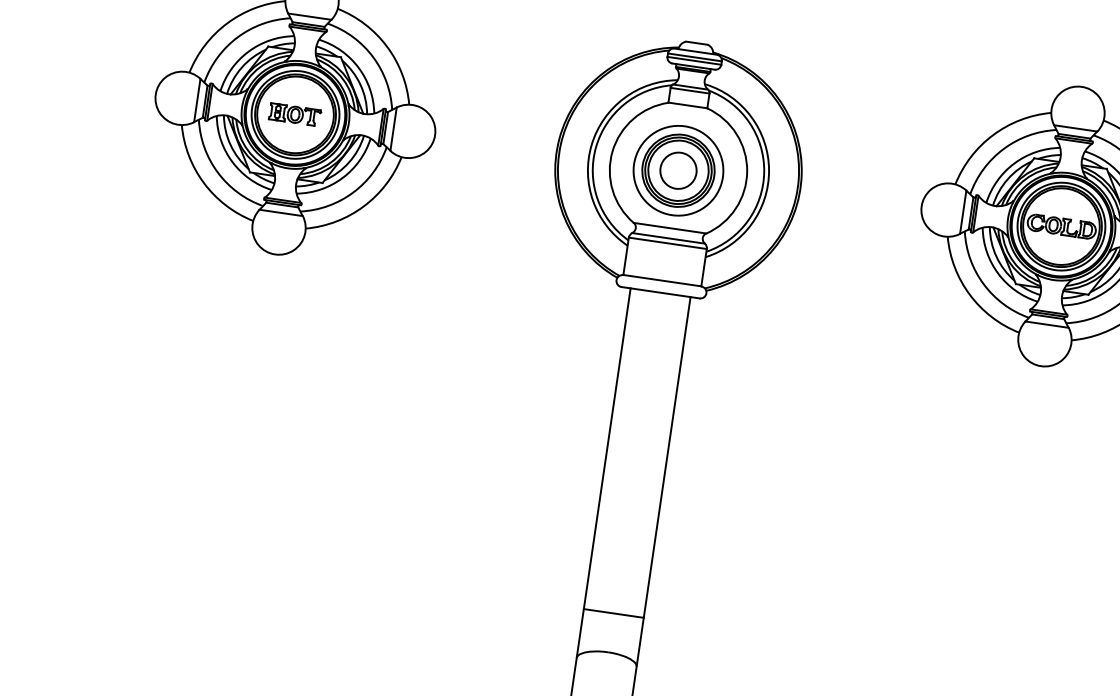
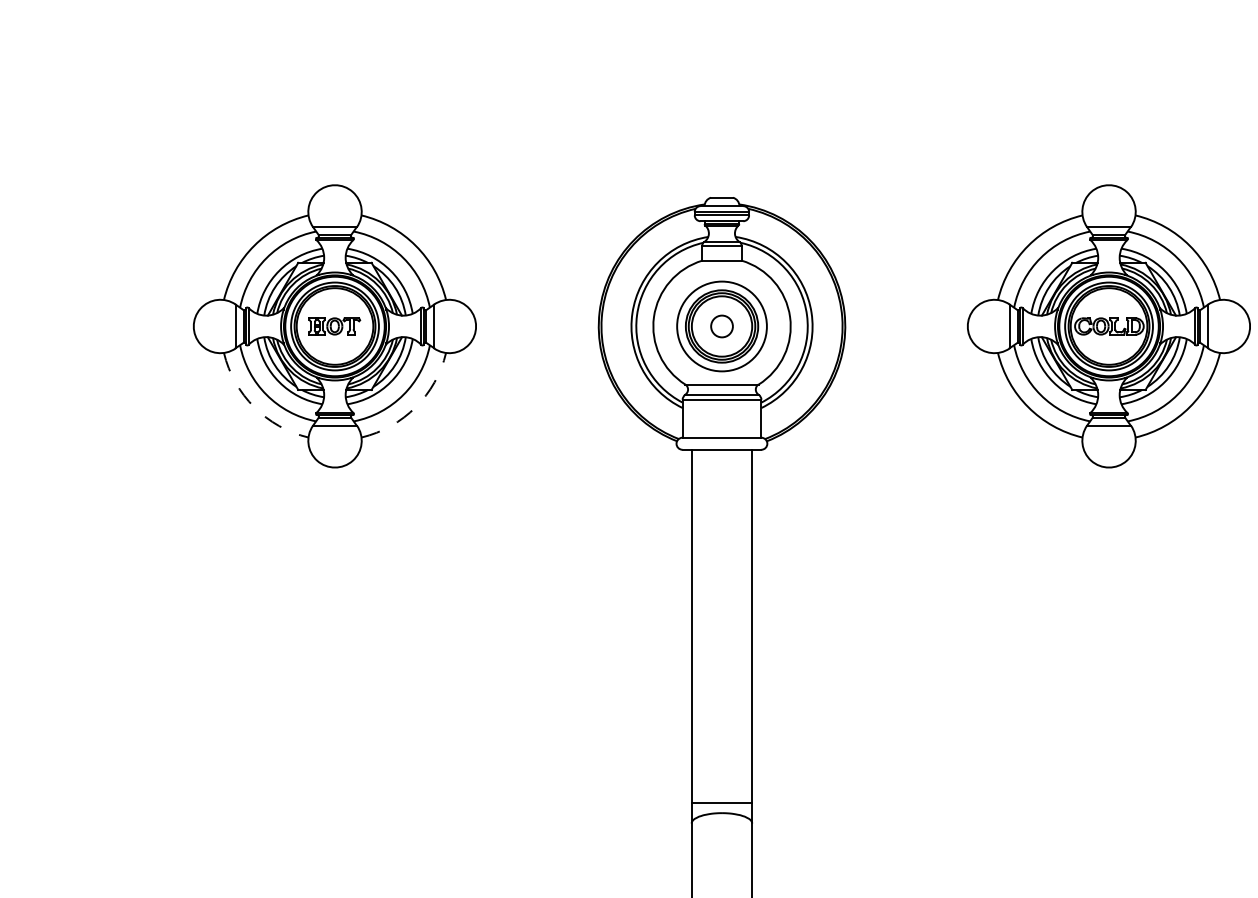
circle: (677, 170) -> (721, 326), size x0.6
arc: (204, 183) -> (254, 407), solid -> dashed
arc: (363, 206) -> (415, 407), solid -> dashed
line: (613, 613) -> (721, 802), moved

